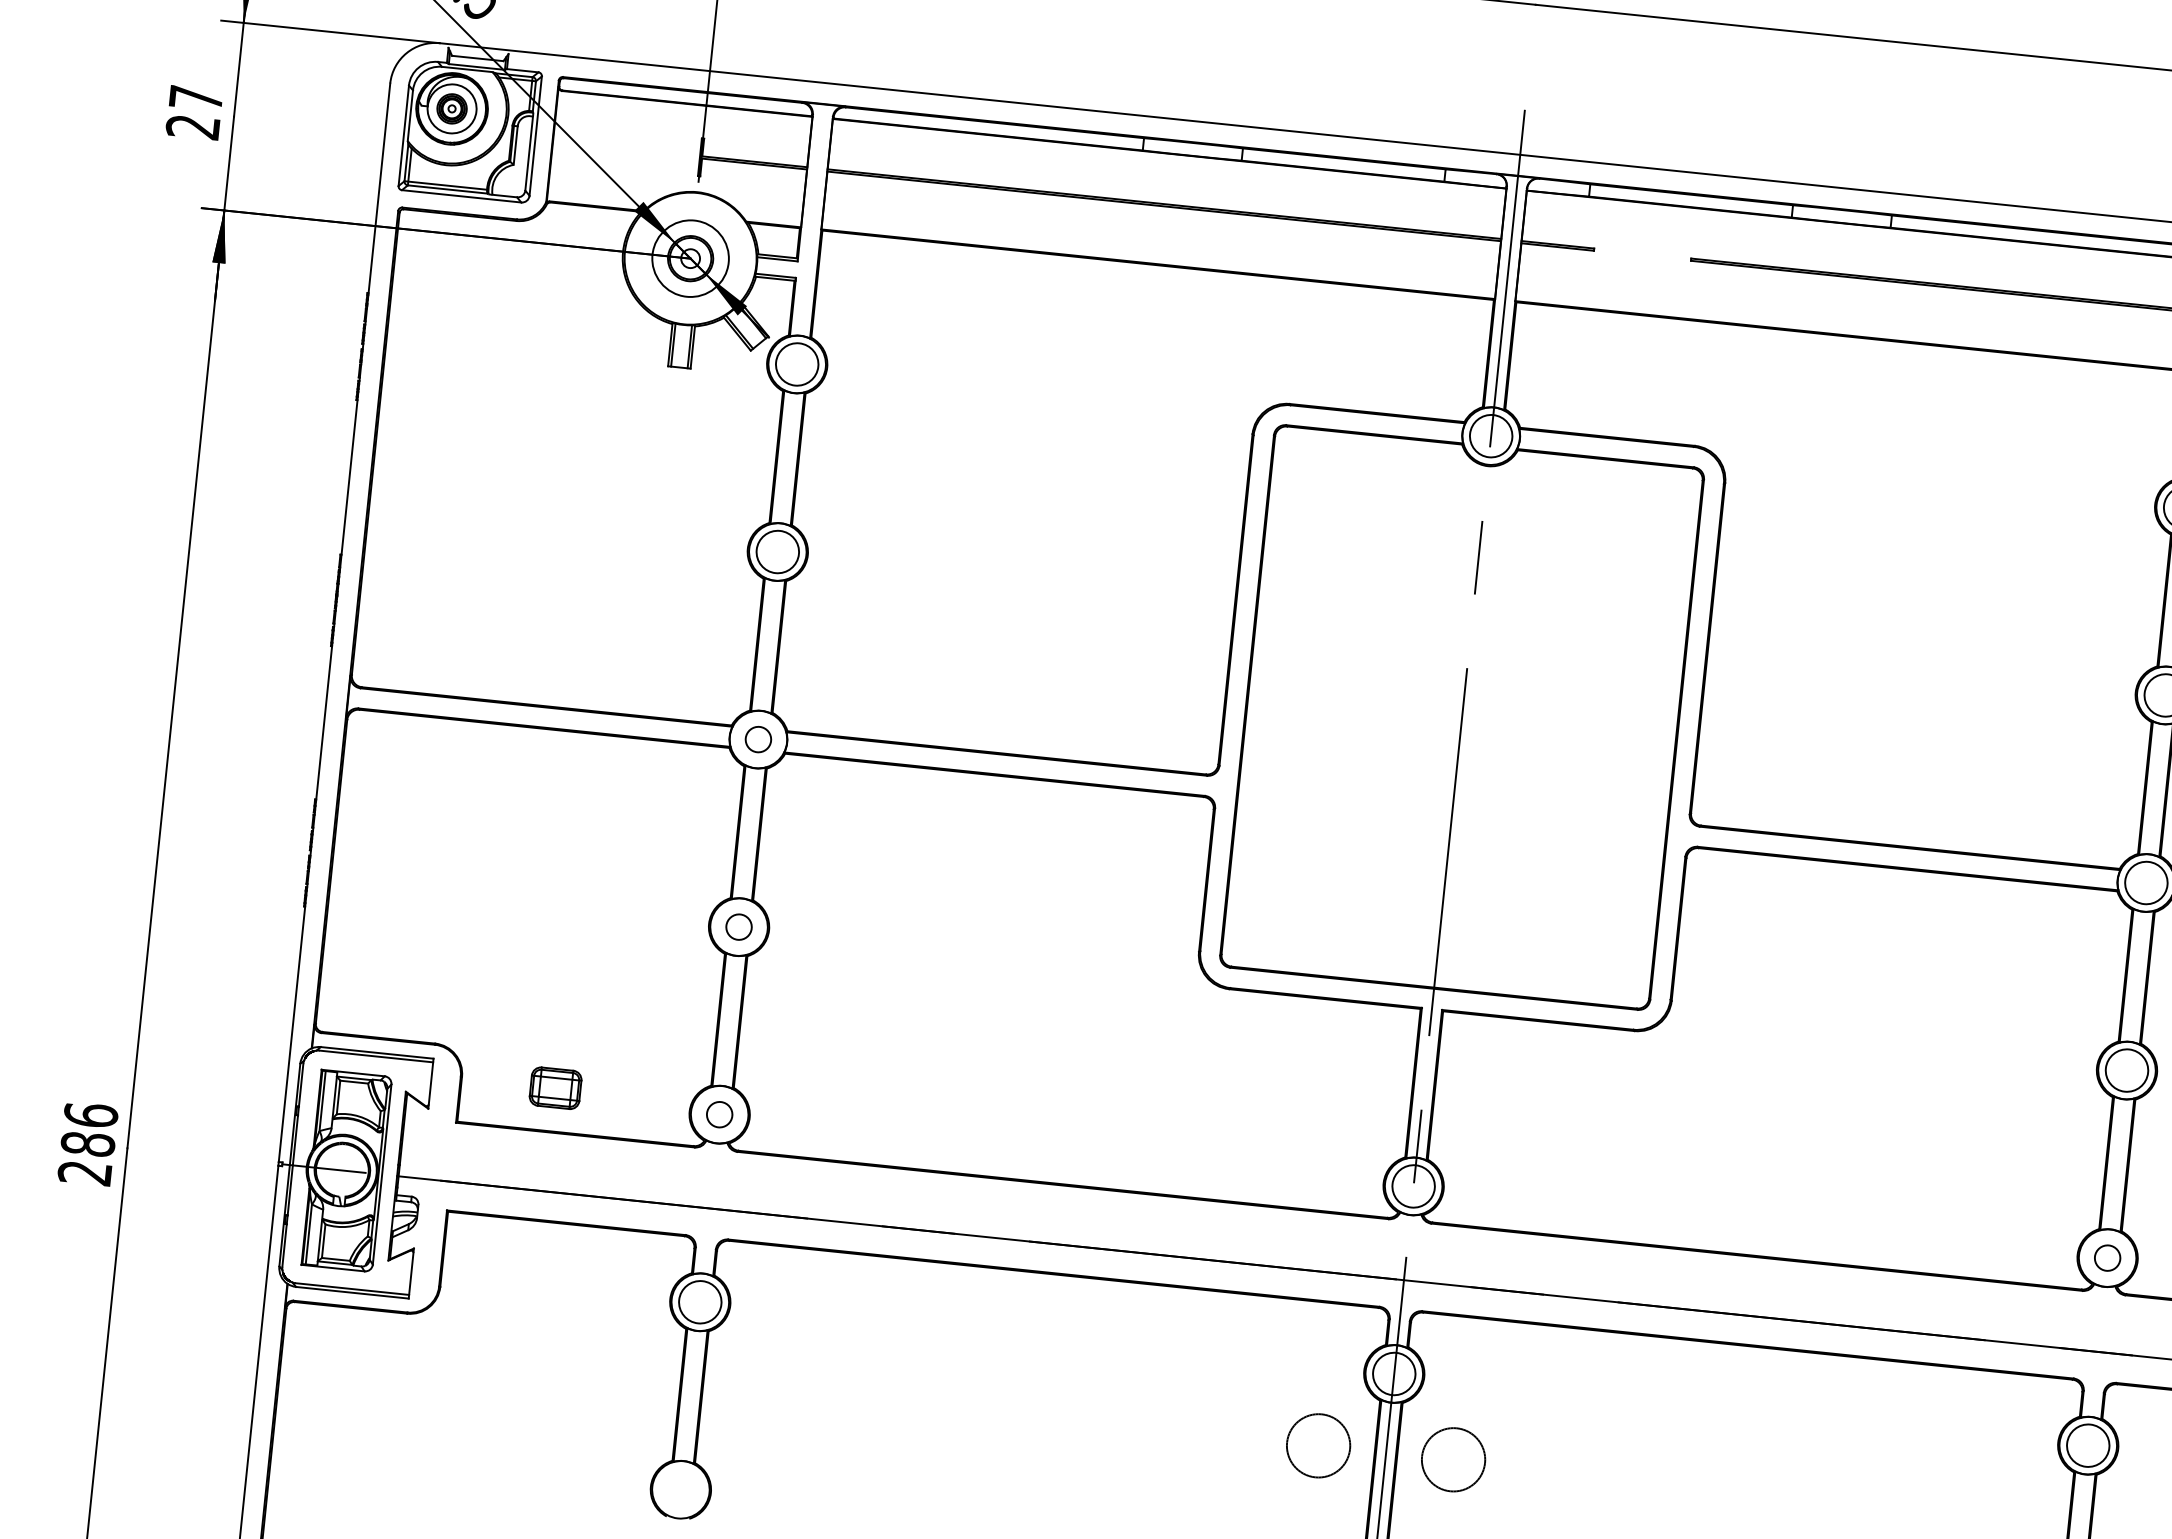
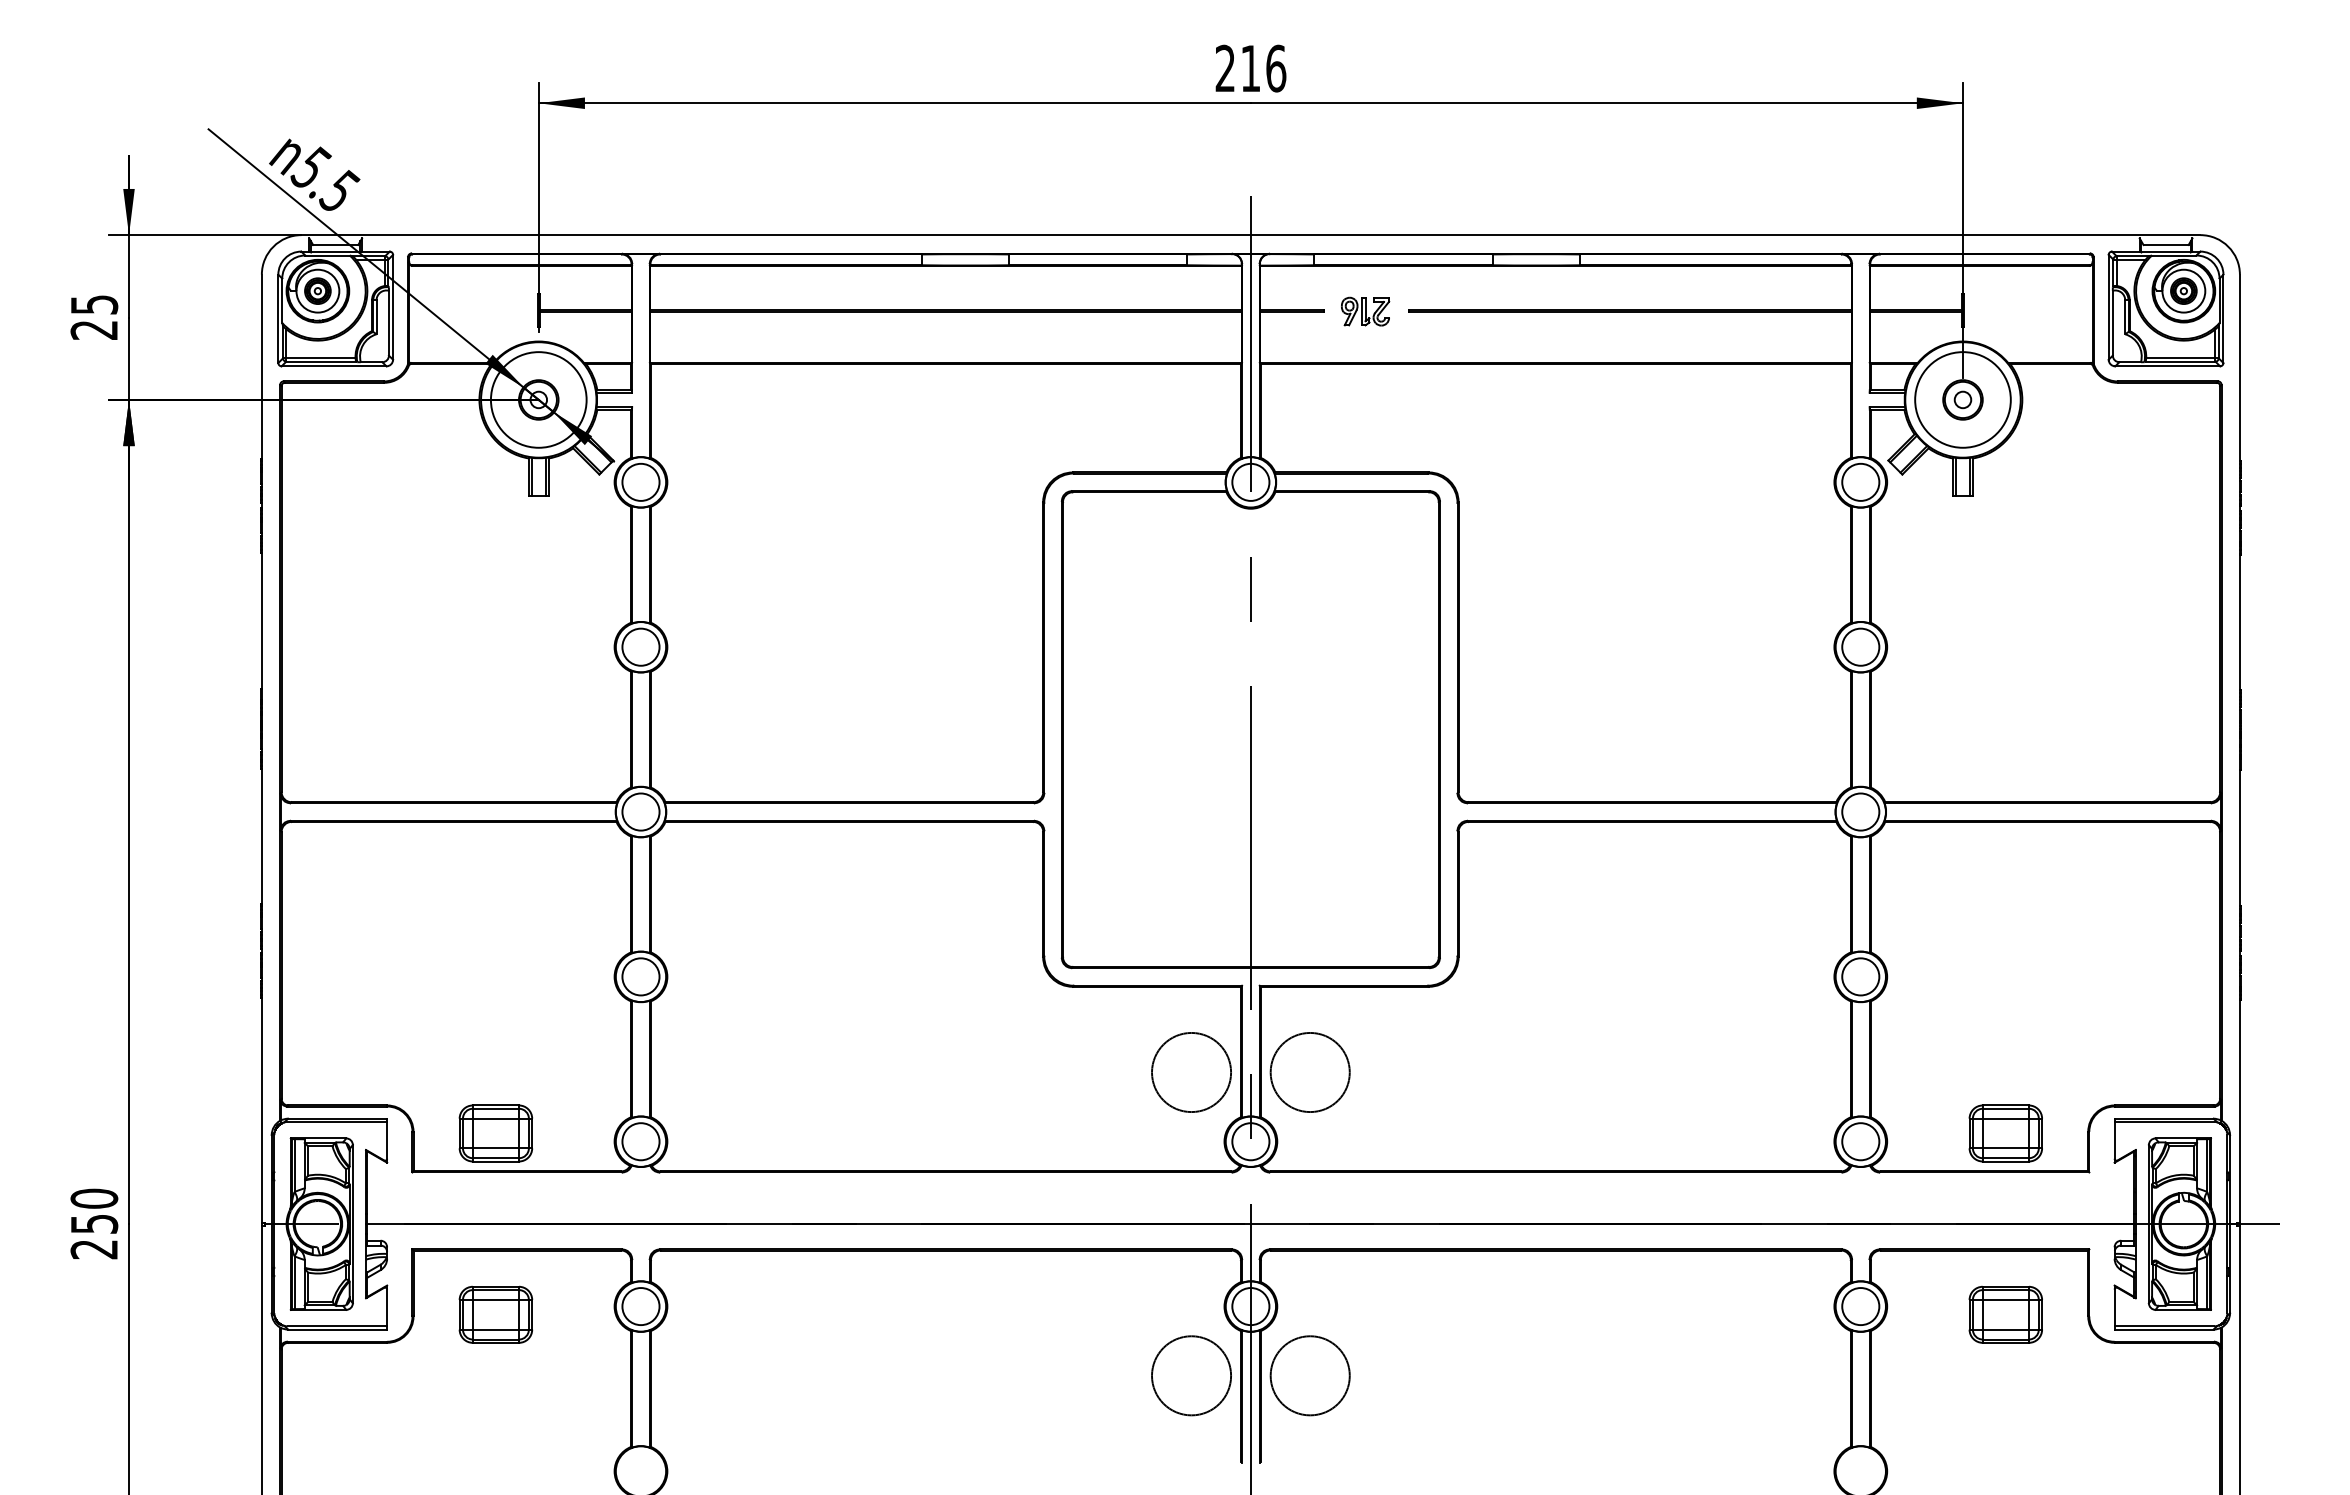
text: (196, 97) -> (94, 304), 27 -> 25
part: (1641, 255) -> (1365, 311), added
circle: (690, 258) -> (538, 399), size x1.43
circle: (757, 738) -> (640, 811), size x1.67
circle: (738, 926) -> (640, 976), size x1.67
part: (555, 1088) -> (495, 1133), size x1.67
circle: (1354, 1100) -> (1191, 1072), added
circle: (719, 1114) -> (640, 1141), size x1.67
circle: (1488, 1114) -> (1309, 1072), added
text: (89, 1129) -> (94, 1211), 286 -> 250
circle: (2107, 1257) -> (1860, 1141), size x1.67
part: (533, 1294) -> (495, 1314), added
circle: (1318, 1445) -> (1191, 1375), size x1.43
circle: (1452, 1459) -> (1309, 1375), size x1.43

